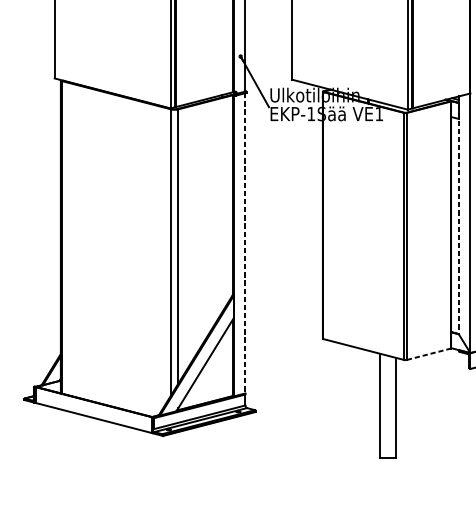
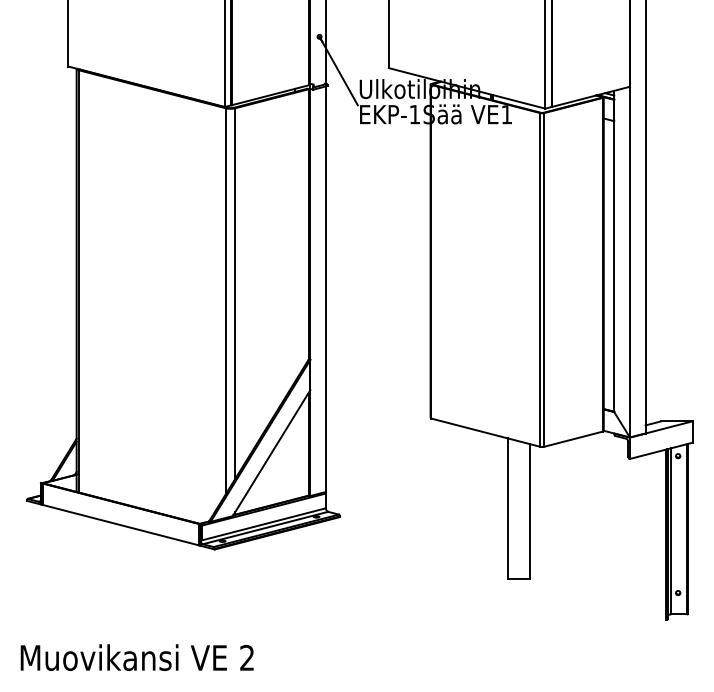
line: (458, 215) -> (614, 251), dashed -> solid
line: (245, 243) -> (325, 289), dashed -> solid
line: (429, 354) -> (574, 439), dashed -> solid

